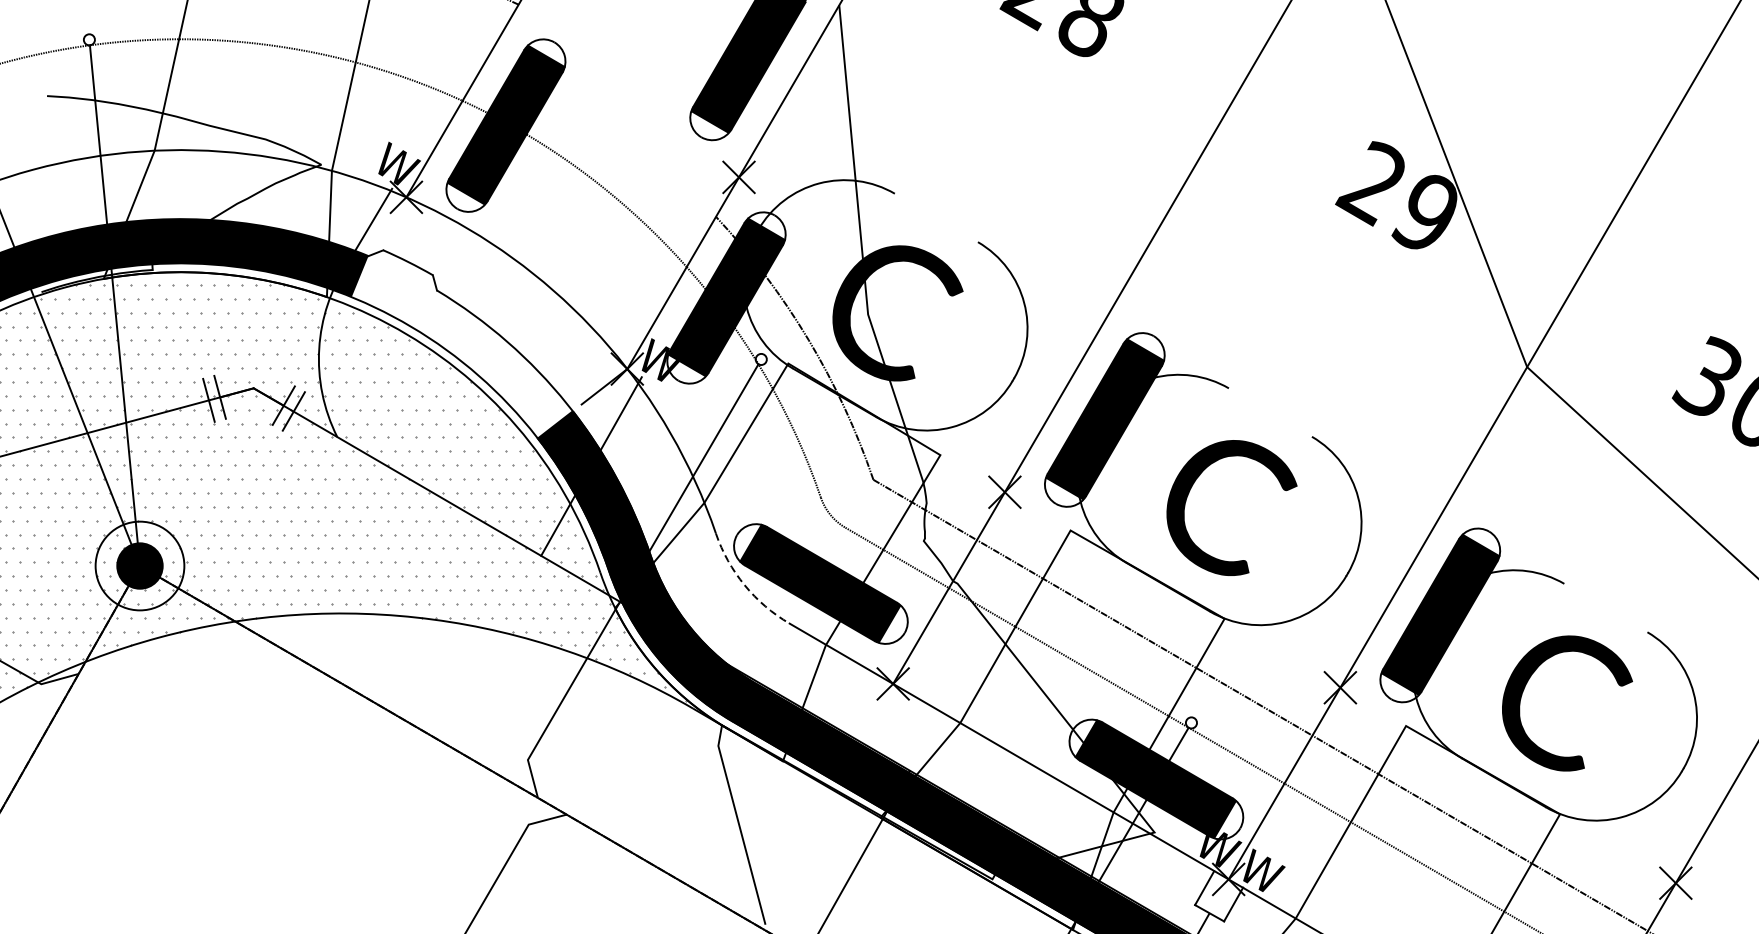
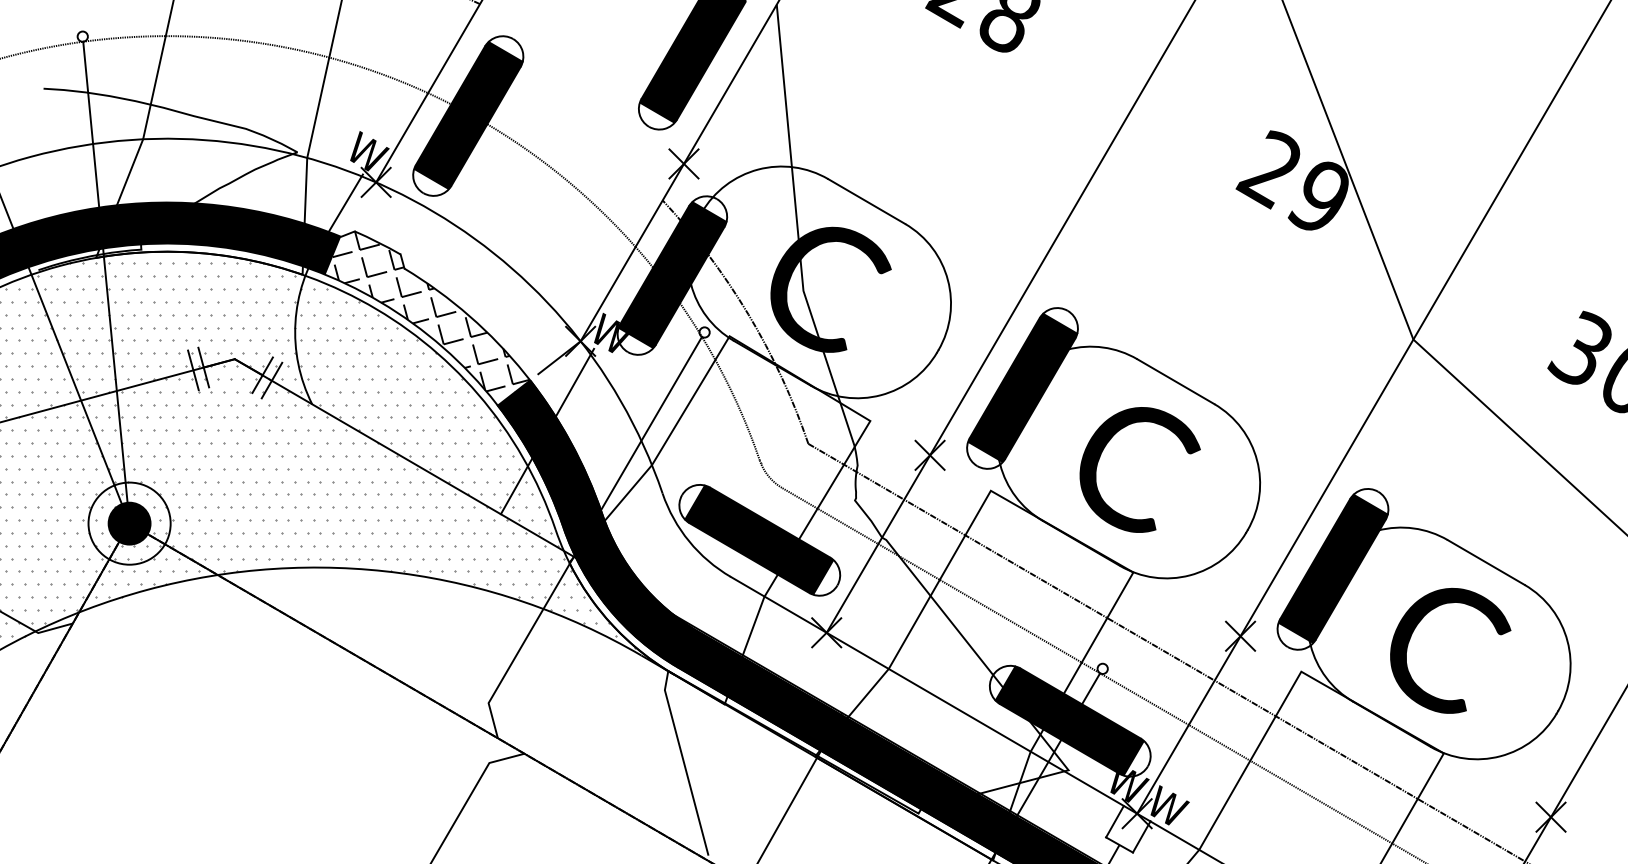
line: (936, 217) -> (866, 201), added
hatch: (465, 336) -> (430, 311), added
line: (1270, 412) -> (1175, 381), added
arc: (744, 585) -> (689, 541), dashed -> solid
line: (1605, 608) -> (1485, 562), added

